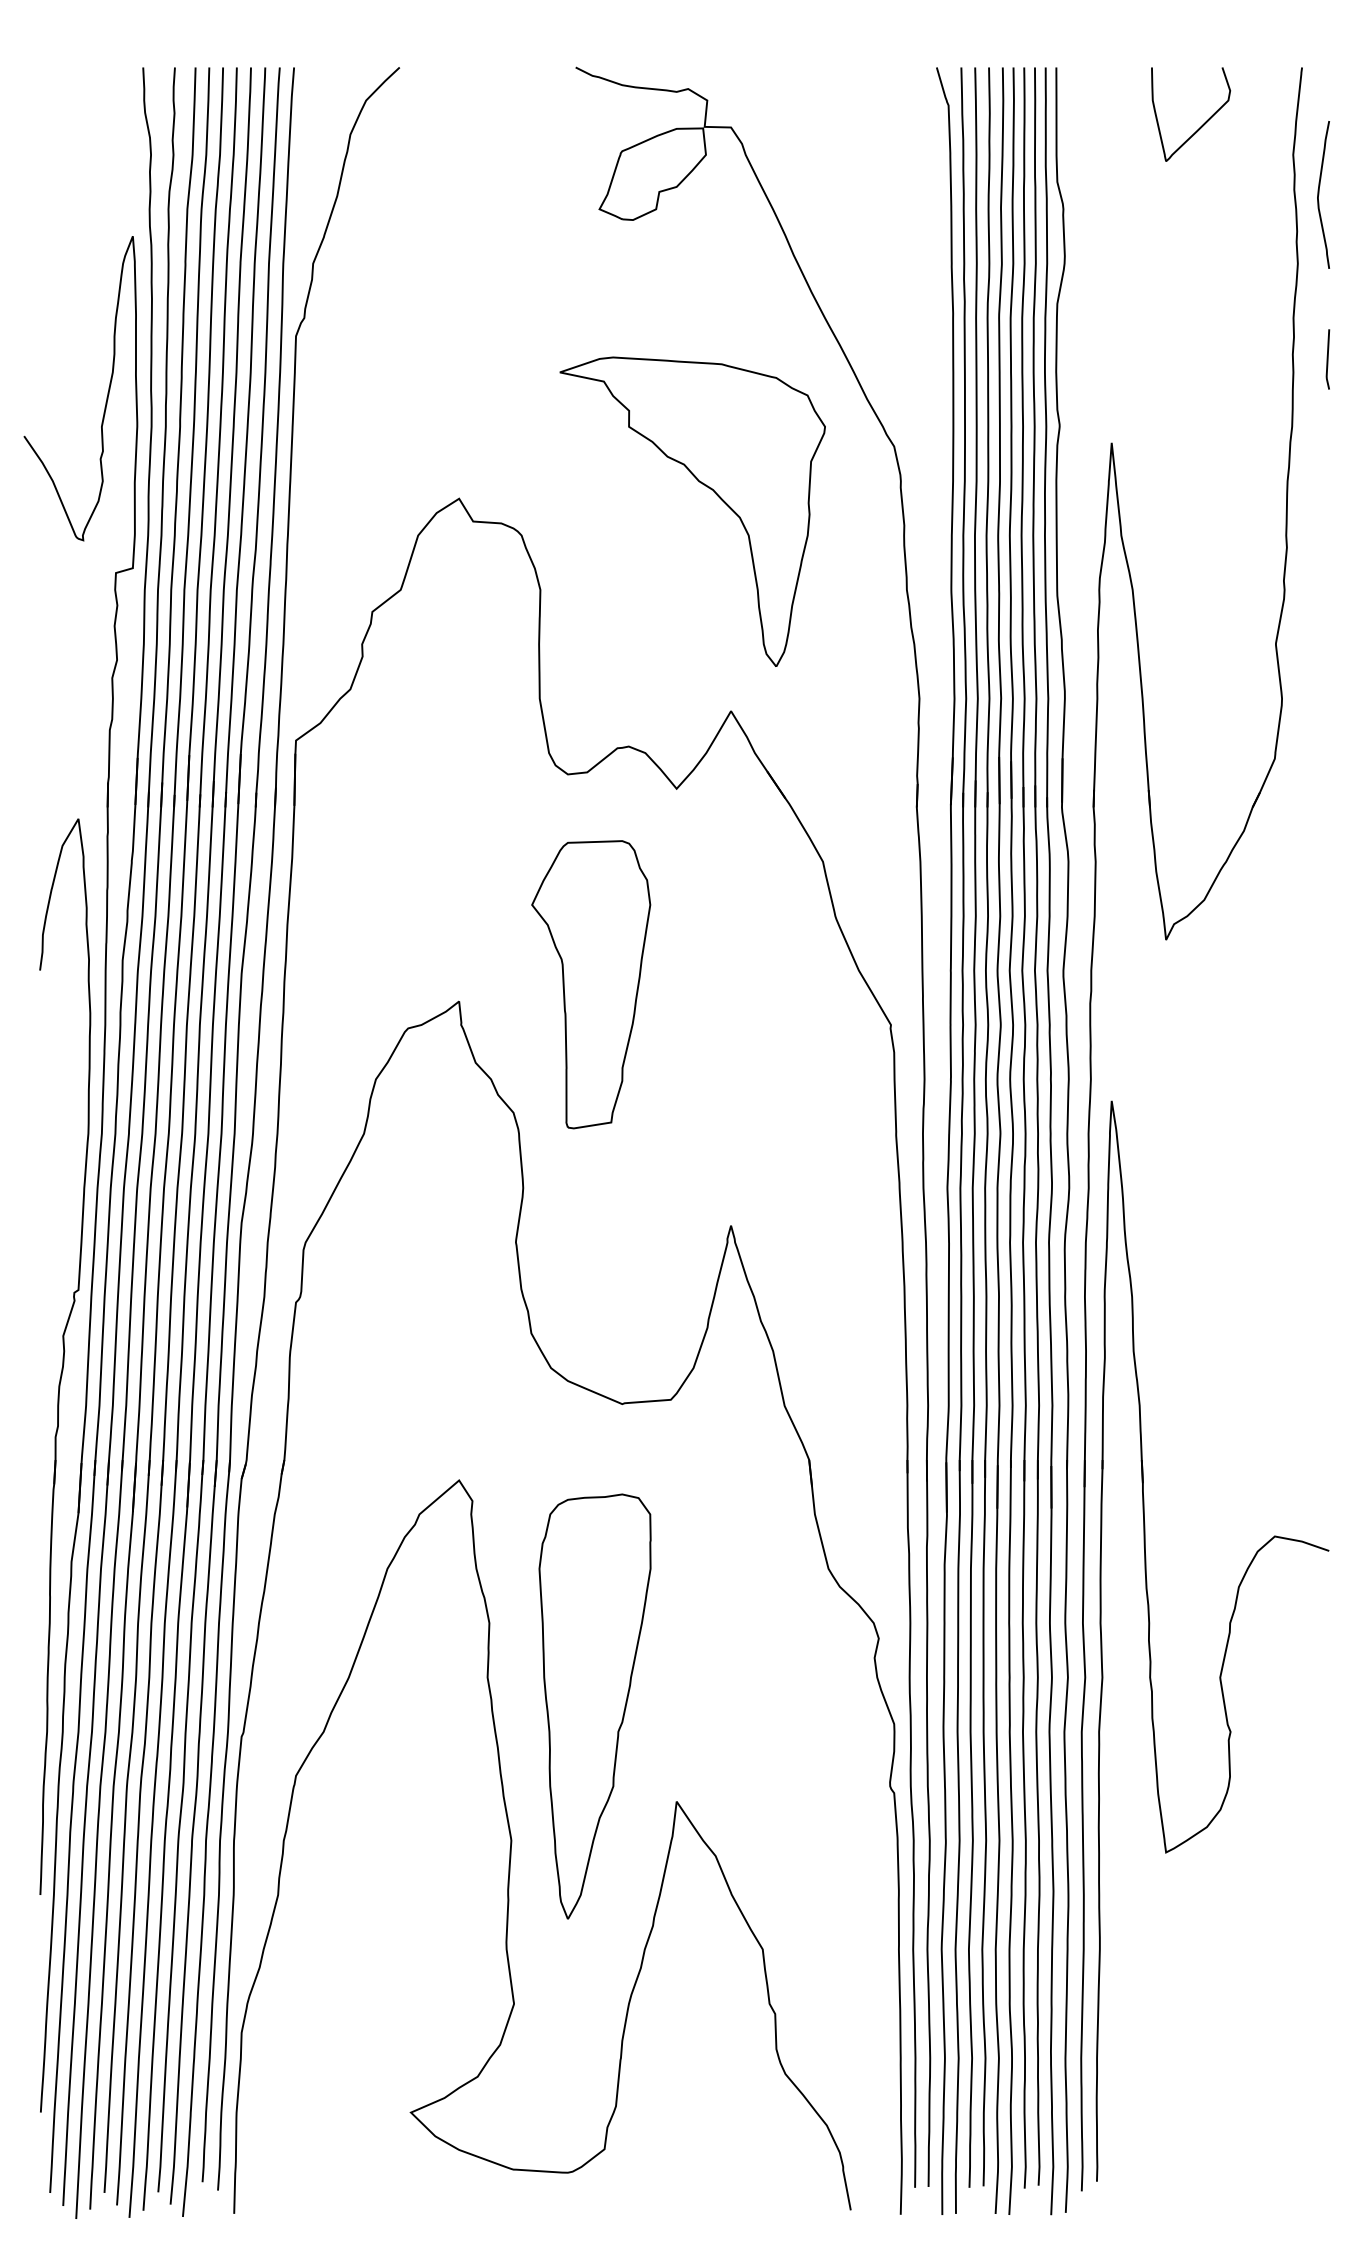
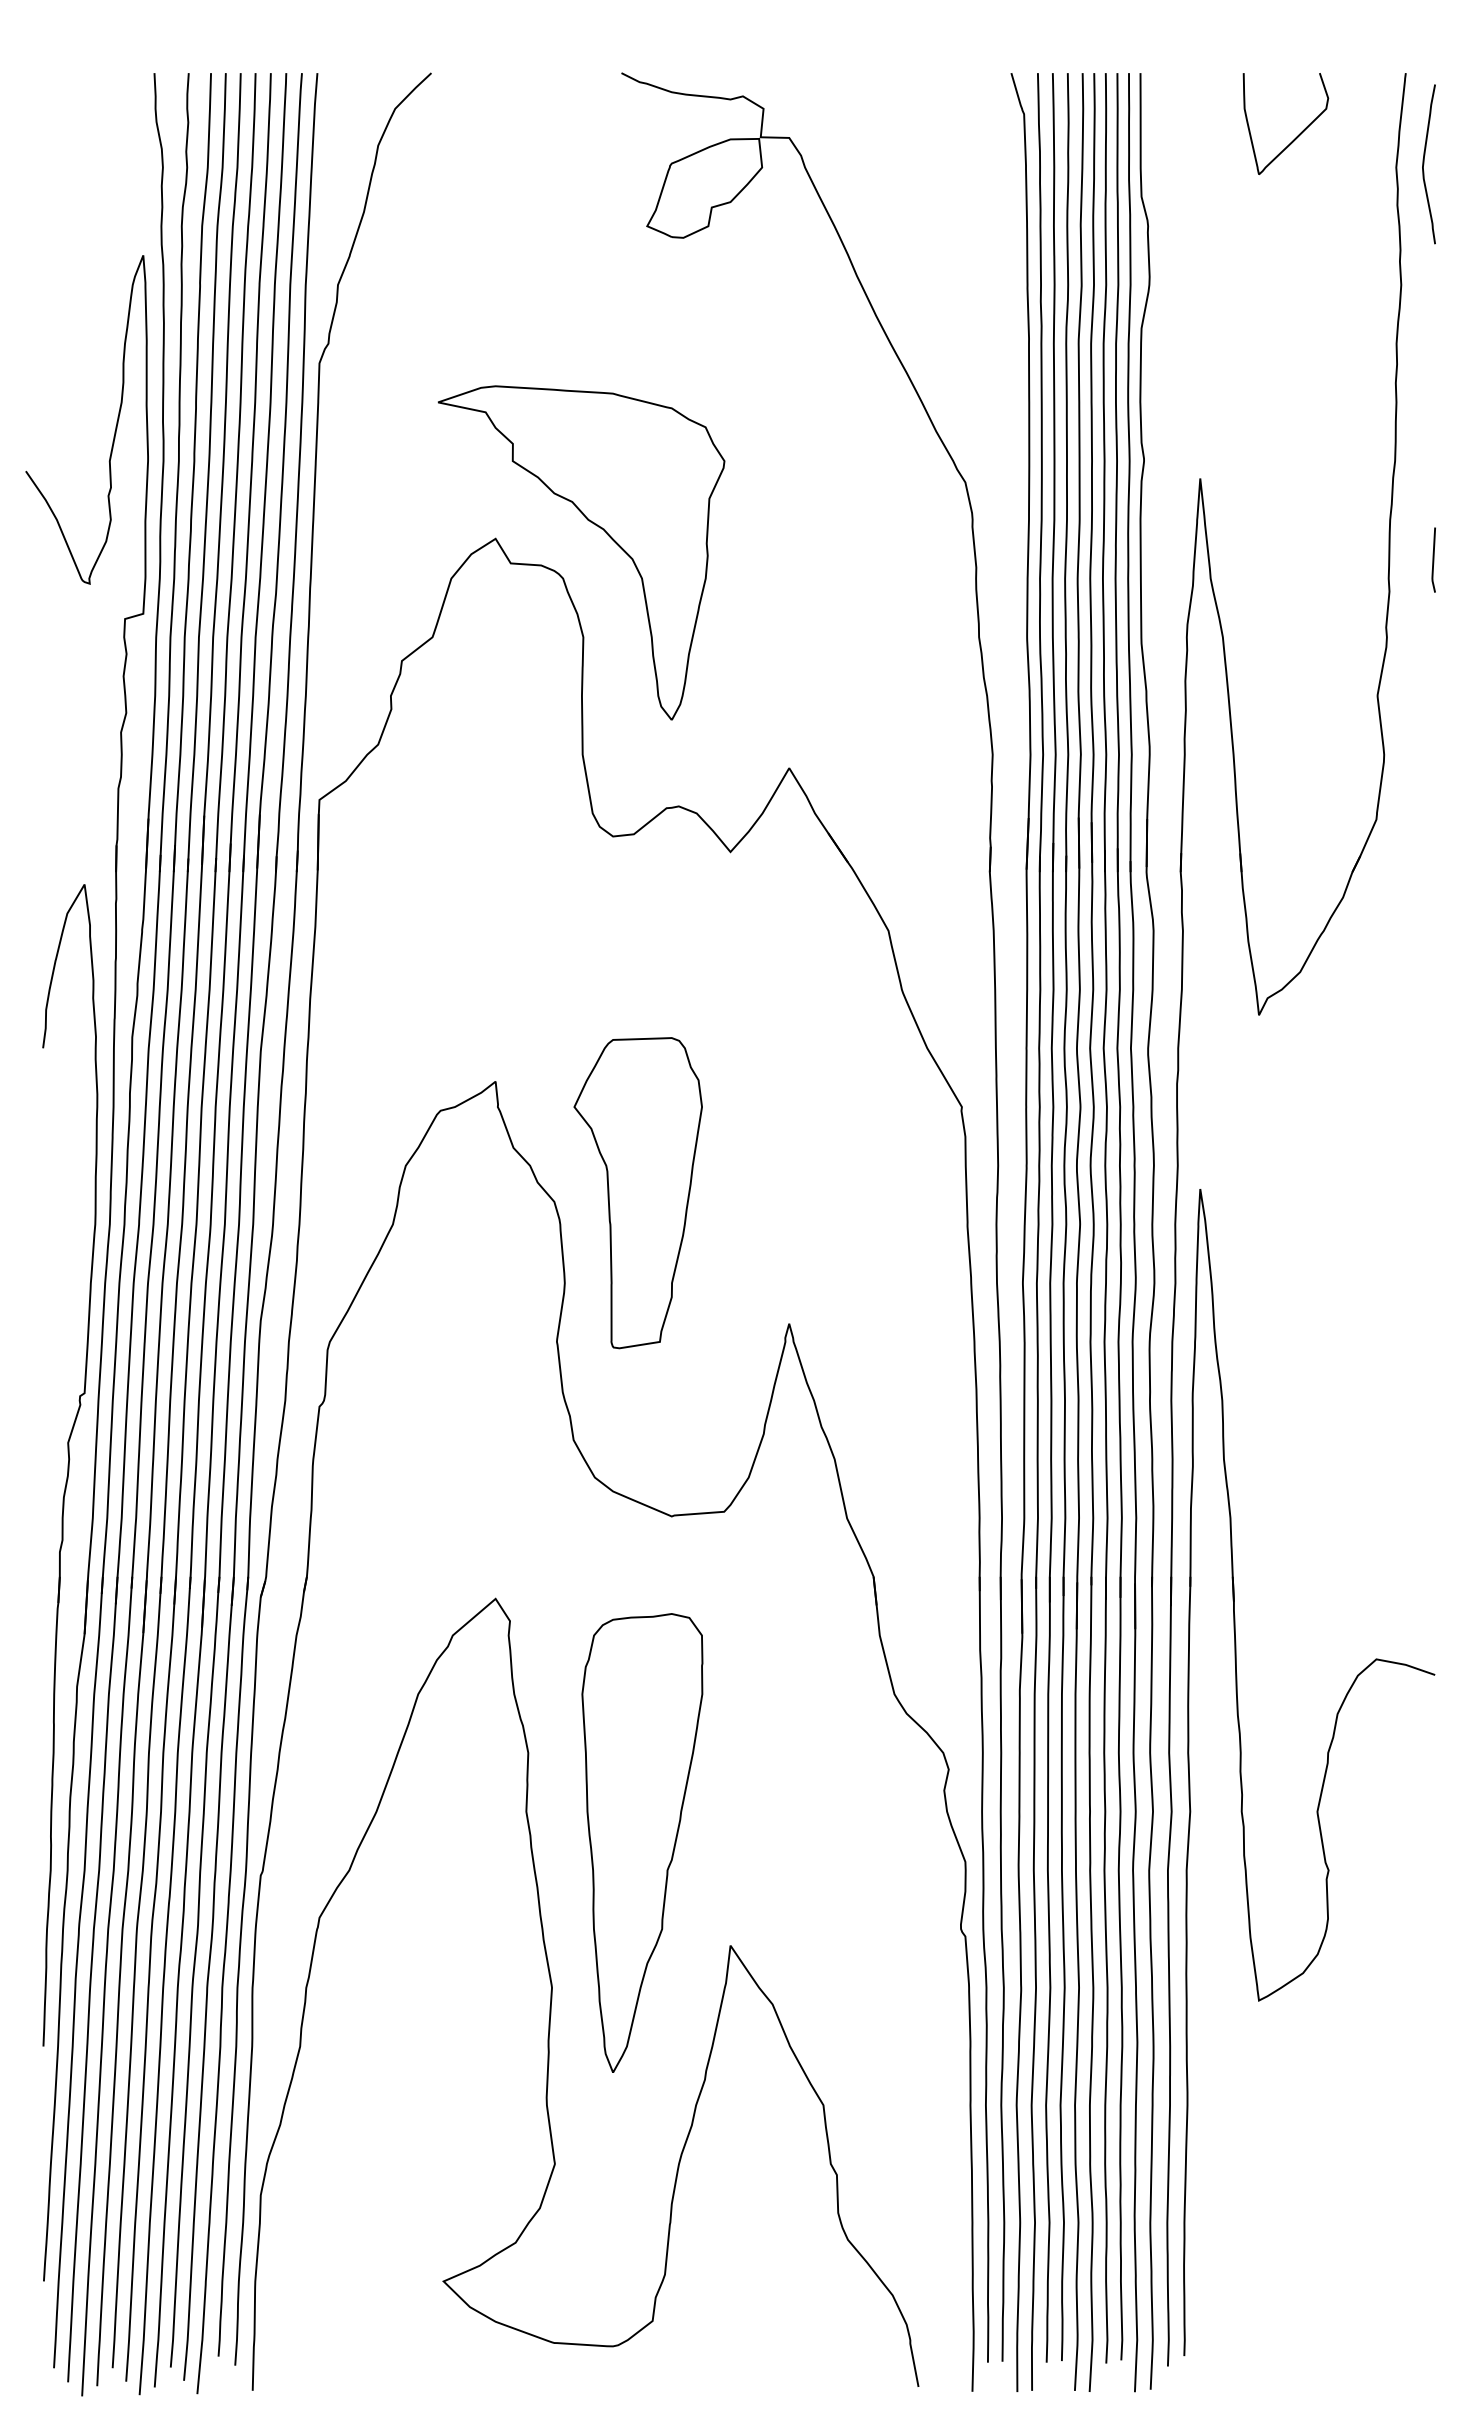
curve: (1319, 194) -> (1424, 163), moved
line: (1327, 359) -> (1433, 560), moved
part: (708, 488) -> (598, 527), moved
part: (591, 984) -> (638, 1192), moved

